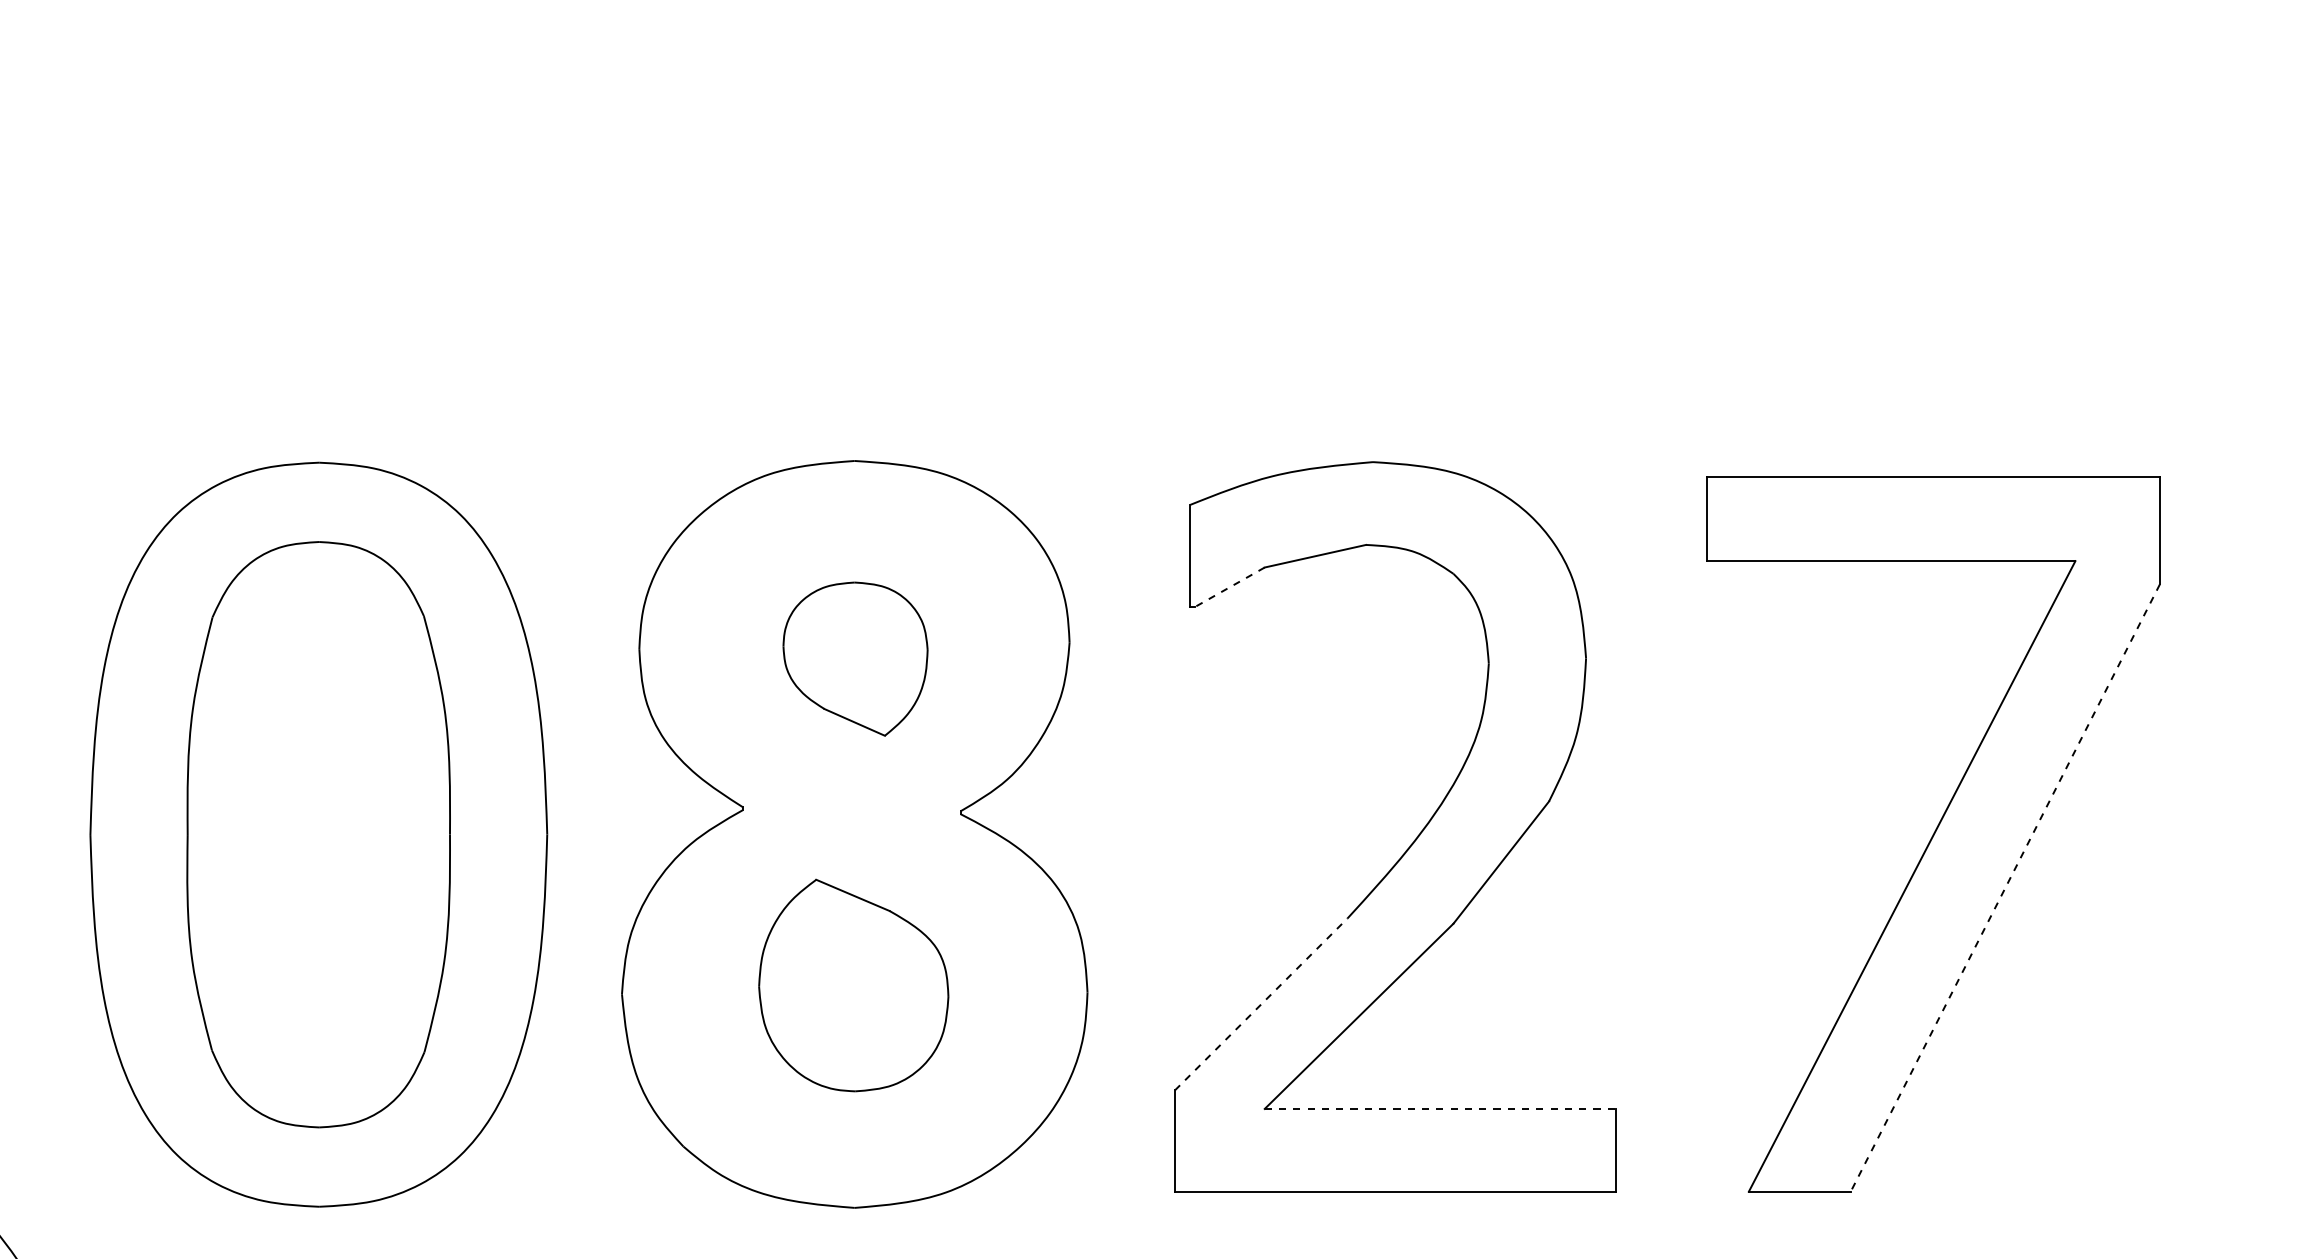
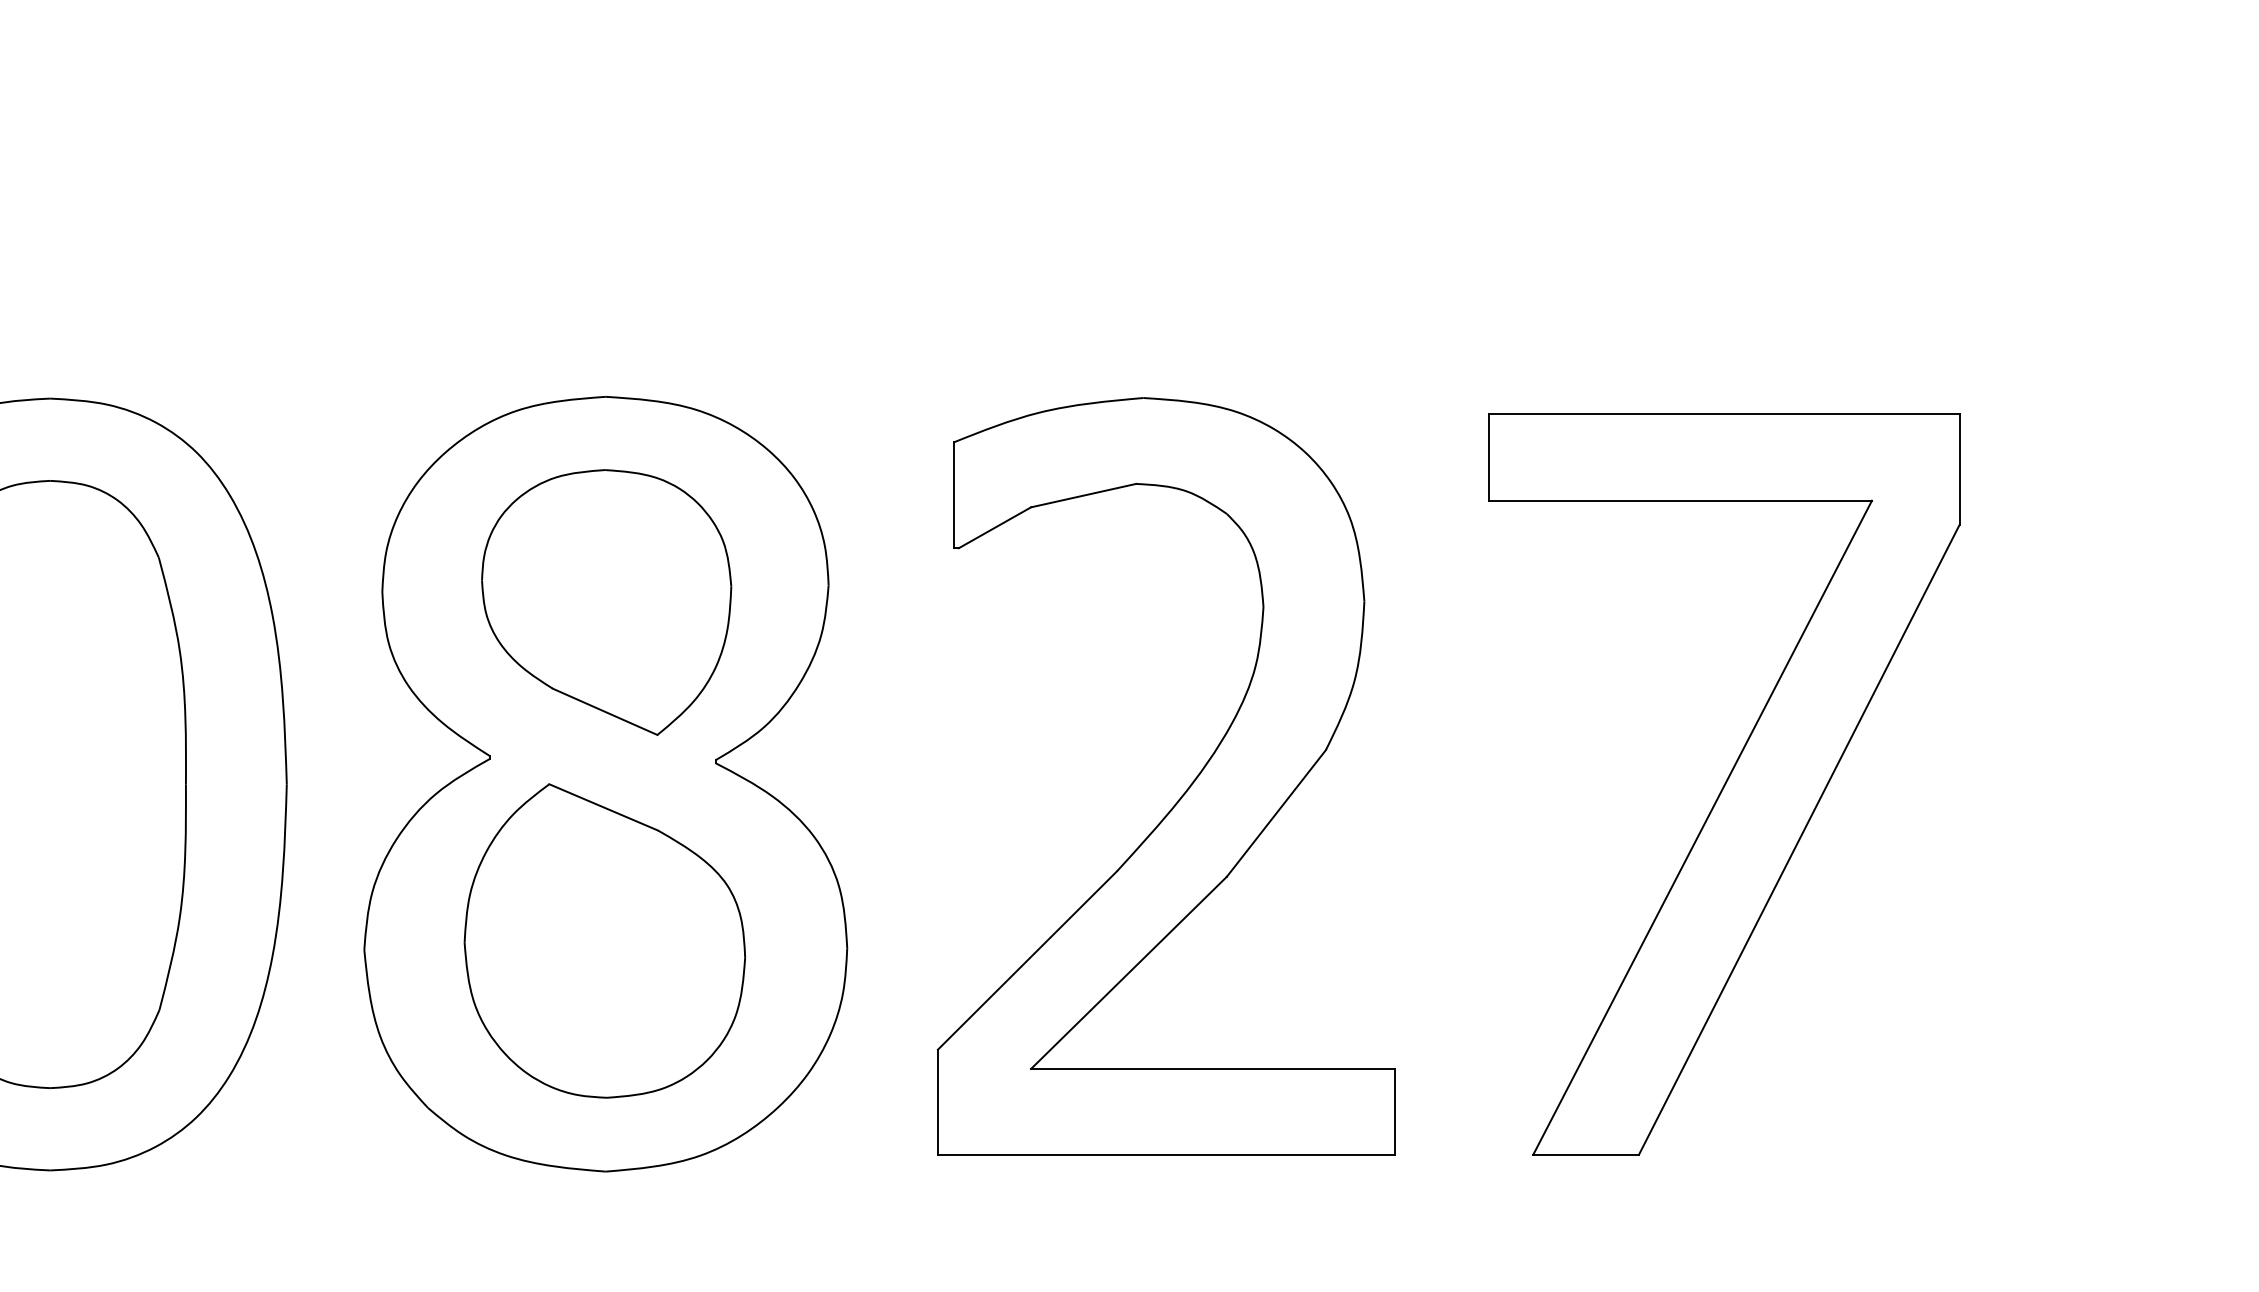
line: (1229, 587) -> (994, 528), dashed -> solid
part: (855, 658) -> (606, 601), size x1.67
line: (2005, 888) -> (1799, 840), dashed -> solid
part: (853, 985) -> (604, 940), size x1.43
line: (1261, 1004) -> (1027, 960), dashed -> solid
line: (1440, 1108) -> (1213, 1068), dashed -> solid

